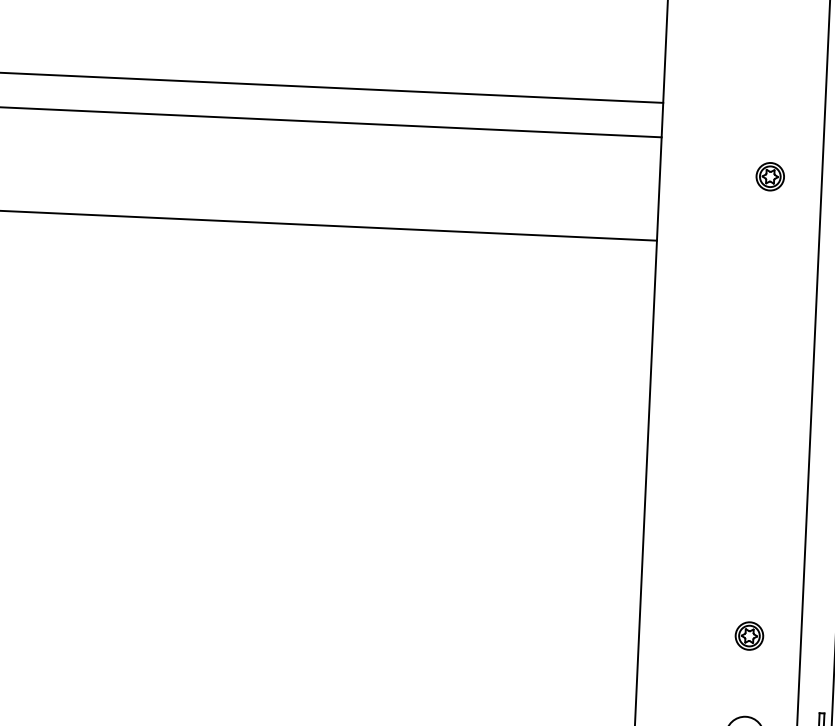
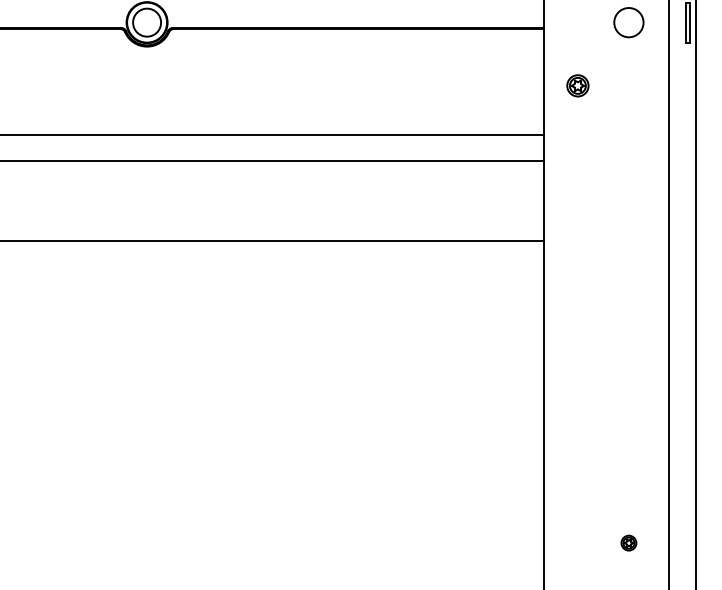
part: (769, 176) -> (577, 85), moved
part: (748, 635) -> (628, 542), size x0.7

